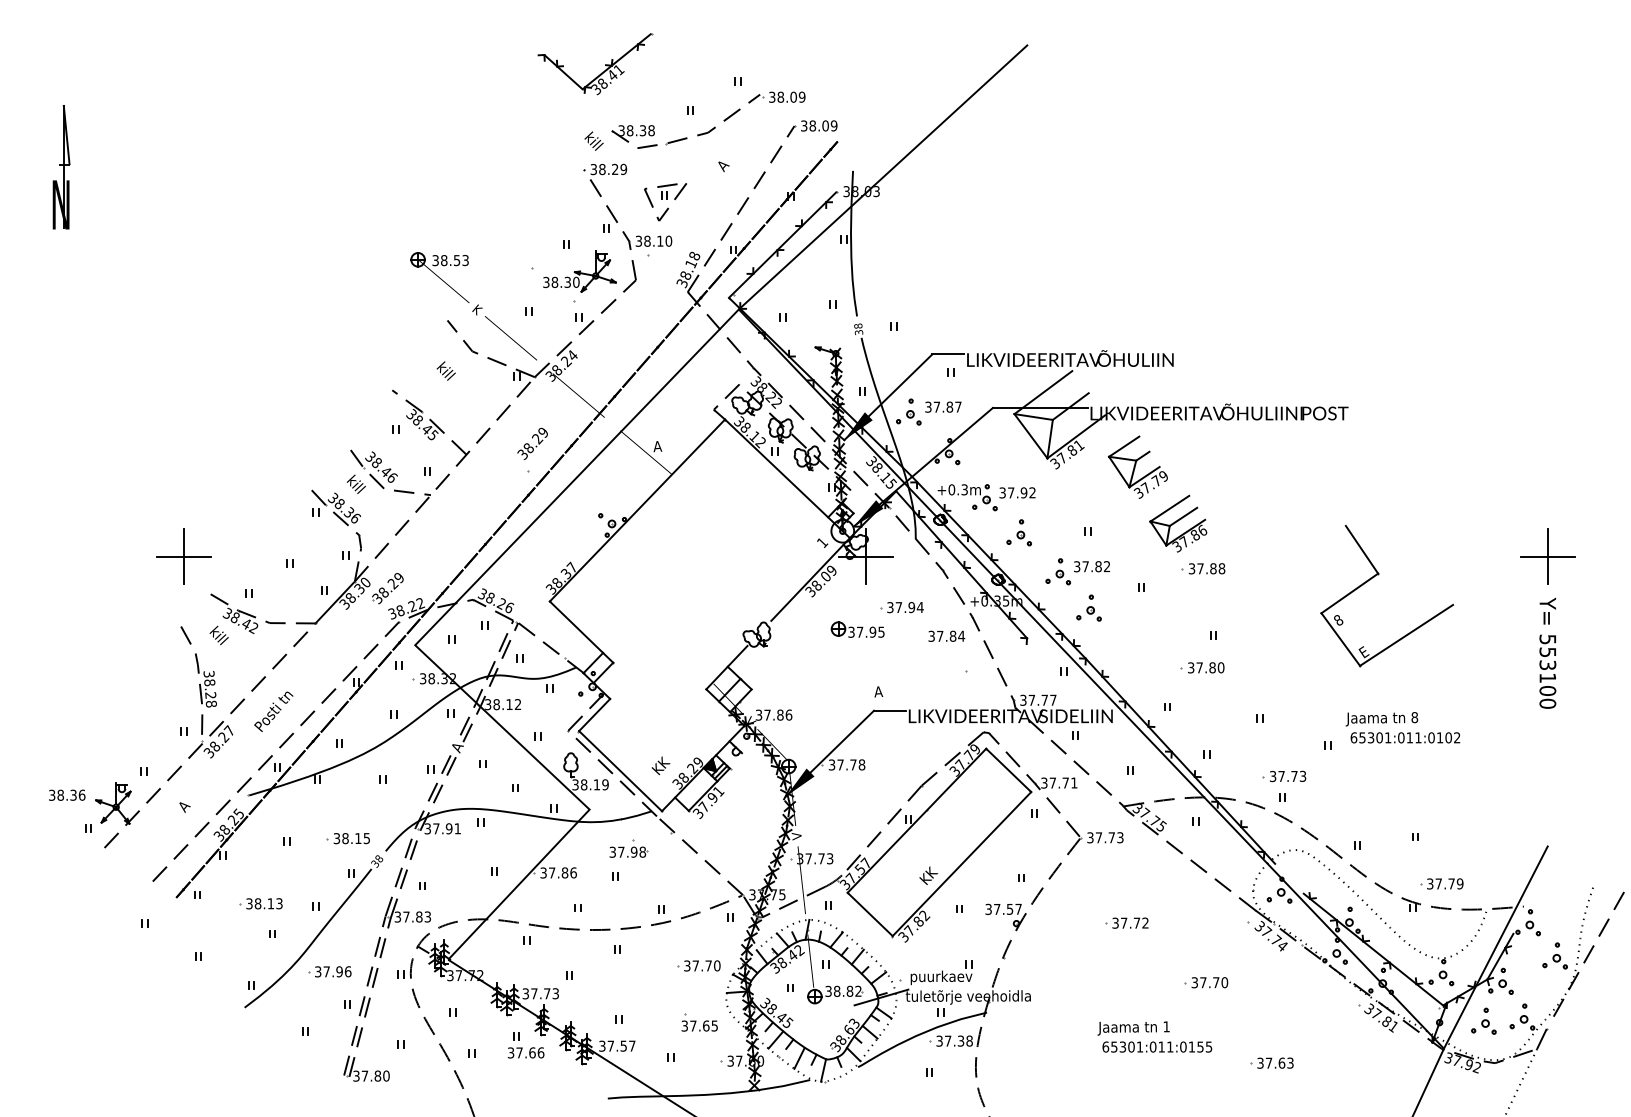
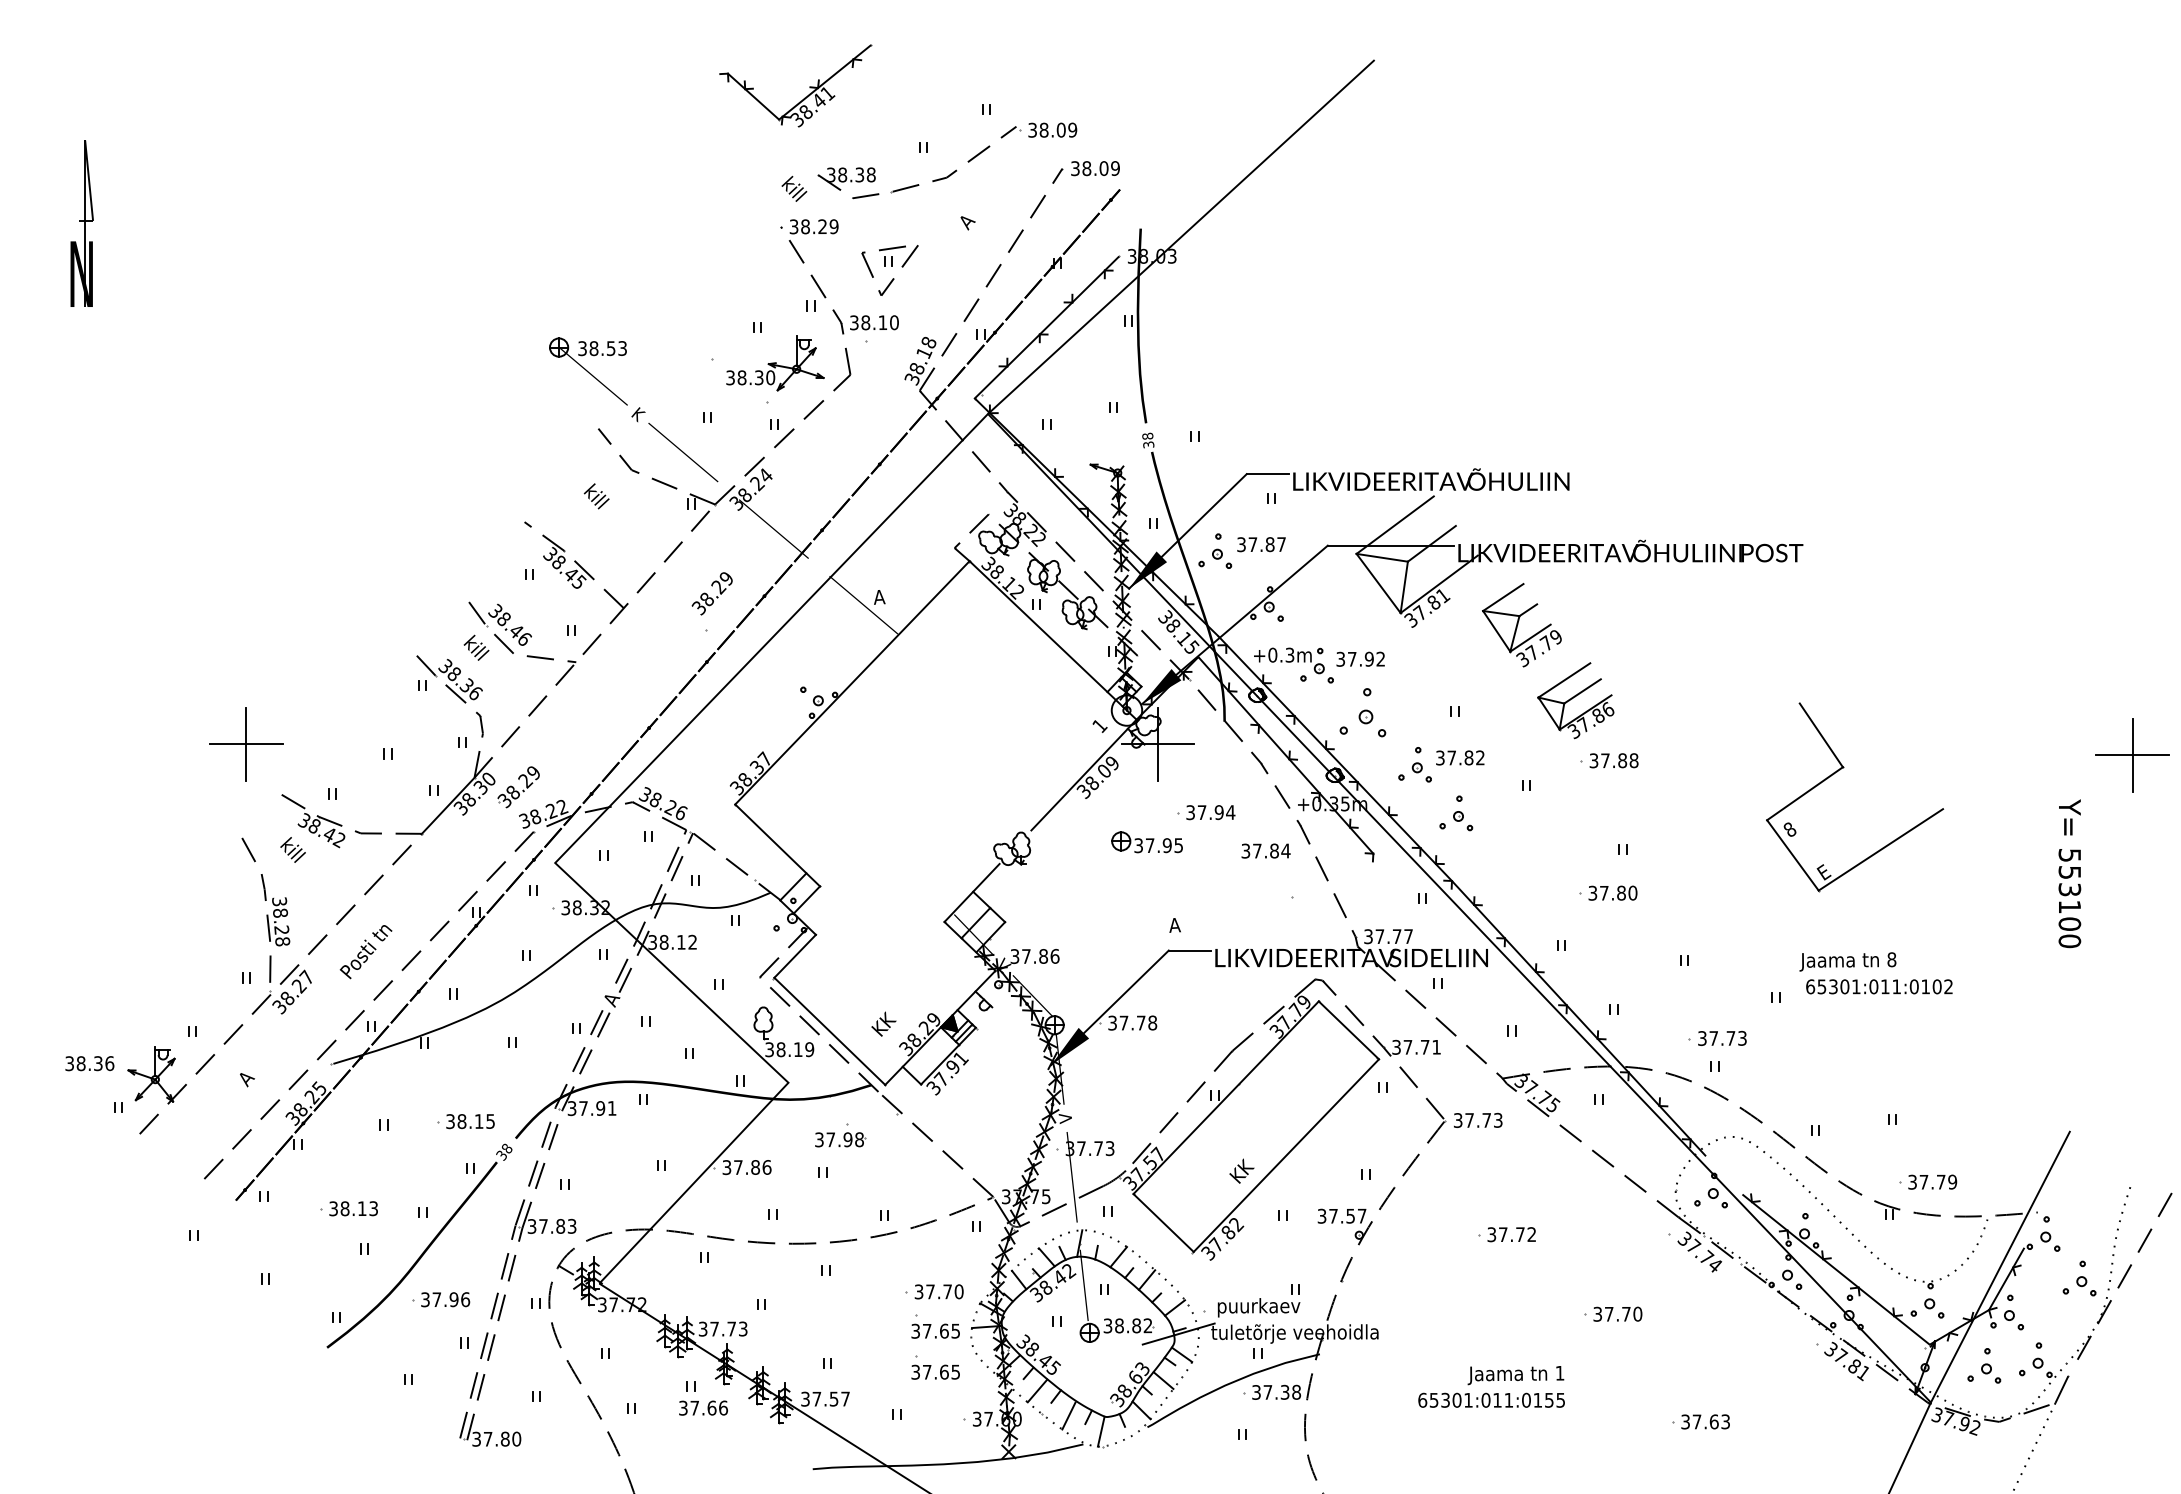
part: (1018, 532) -> (1362, 712), size x1.4
part: (1547, 556) -> (2132, 755), moved
part: (699, 991) -> (935, 1326), added
text: (1157, 1046) -> (1491, 1399), moved

